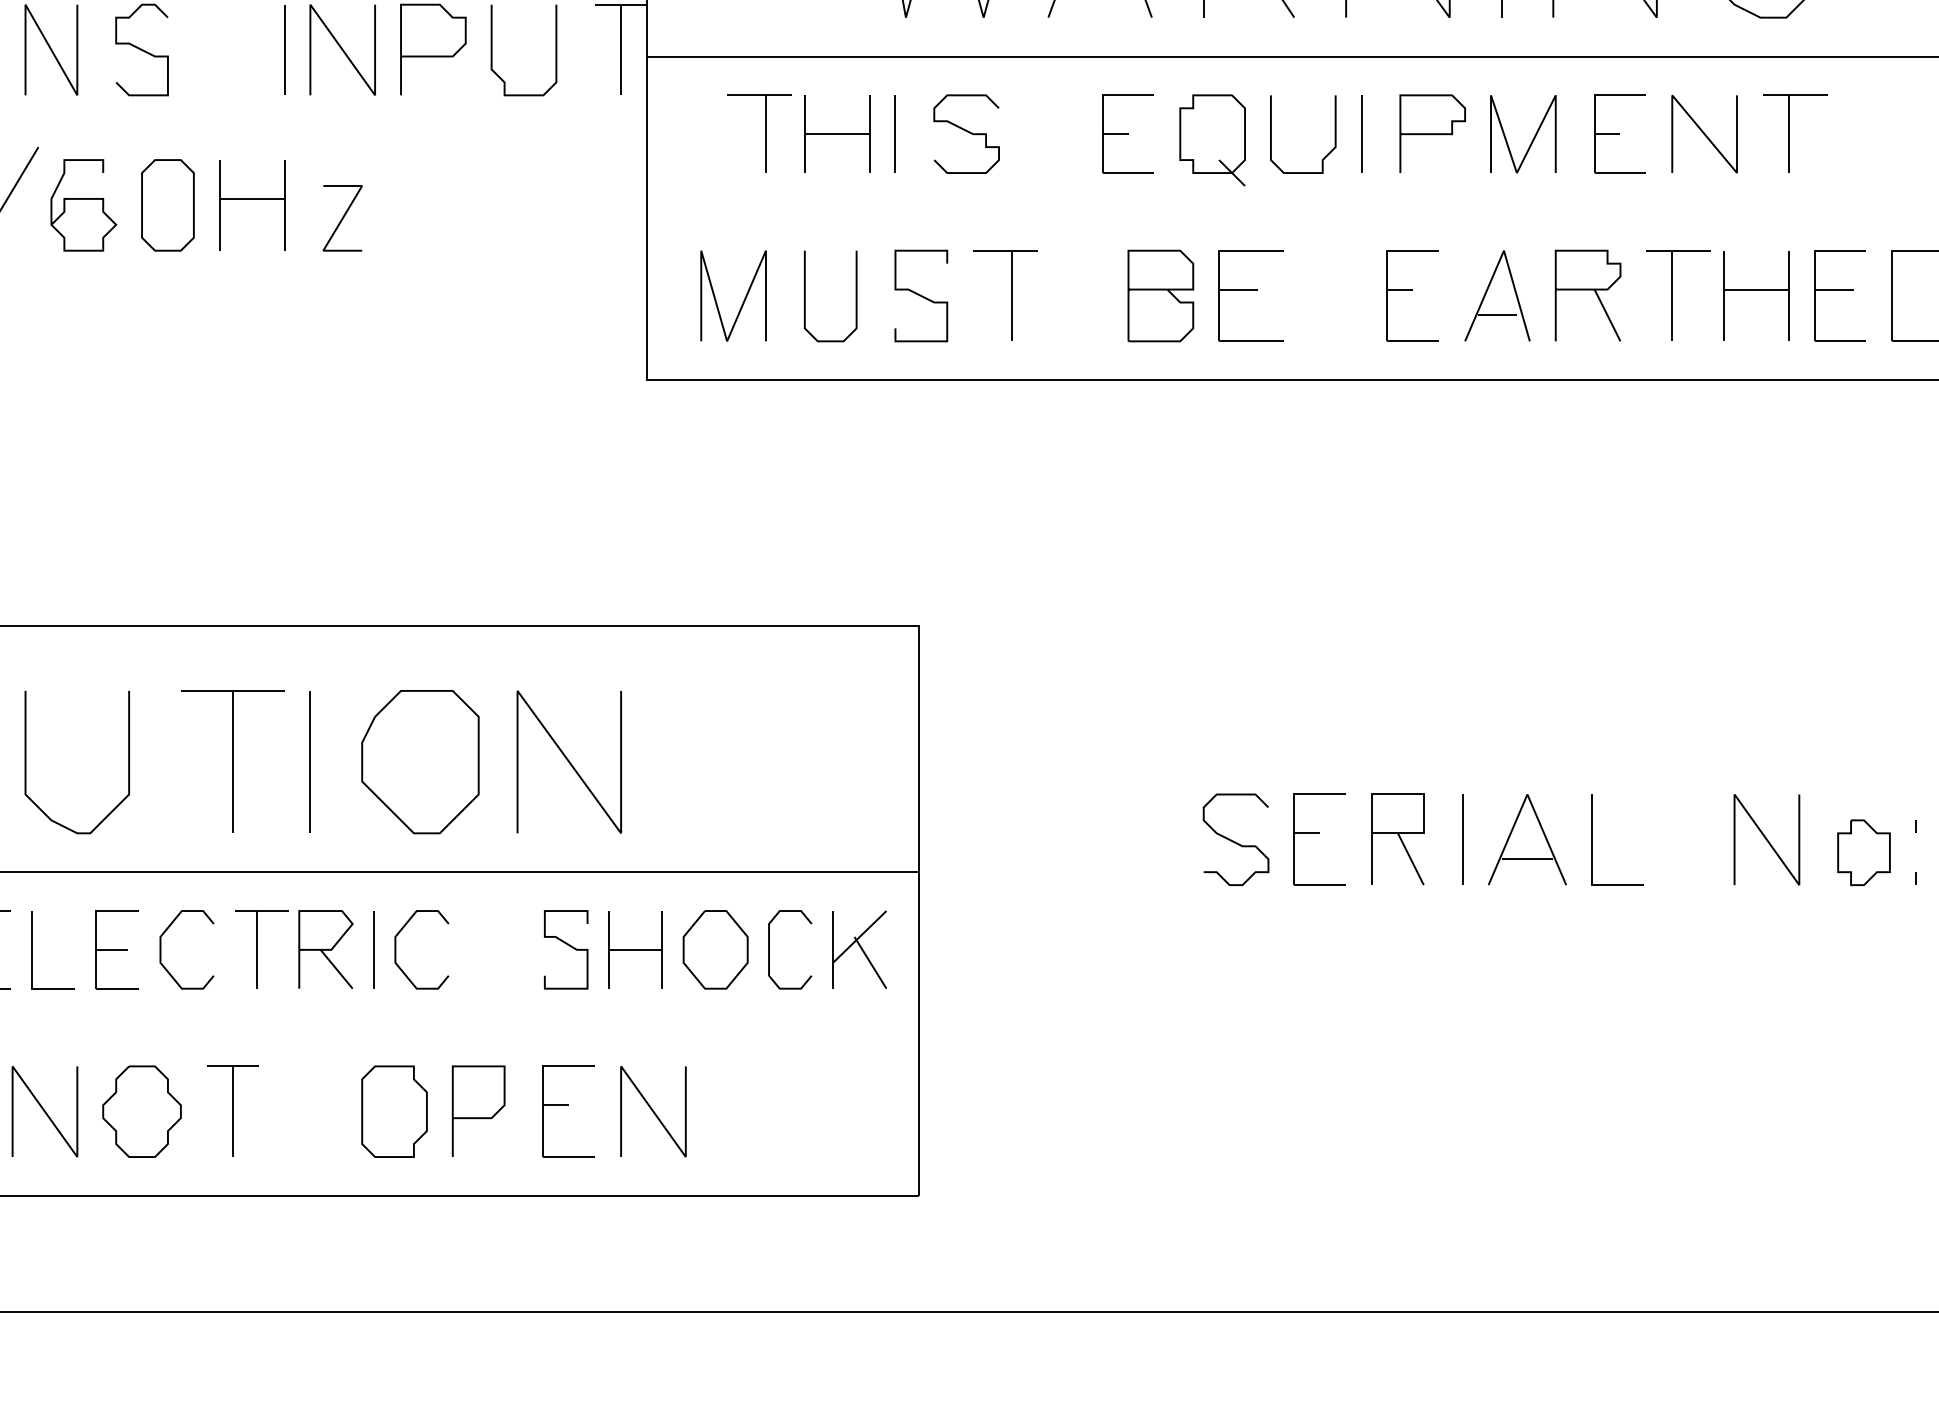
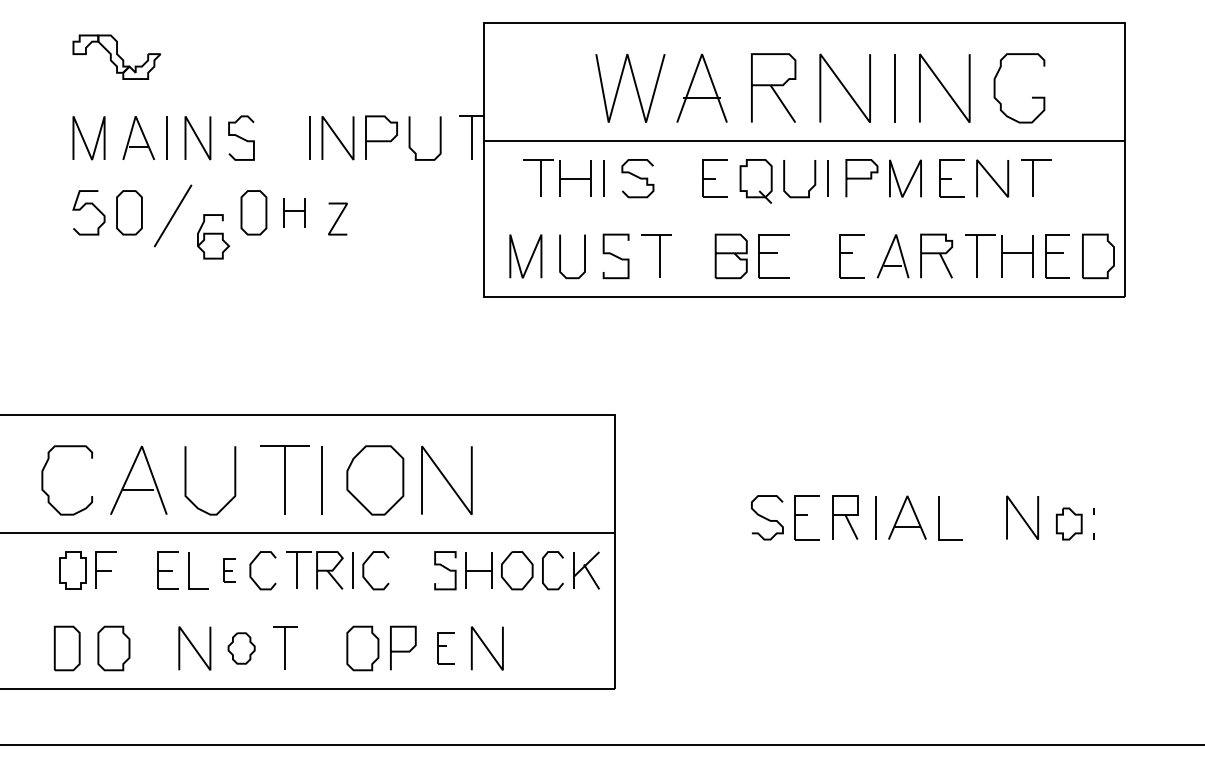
curve: (83, 200) -> (213, 234), moved
part: (252, 204) -> (294, 212), size x0.7
part: (117, 949) -> (229, 570), size x0.6
part: (142, 1111) -> (241, 648), size x0.7
part: (566, 1111) -> (445, 648), size x0.7

